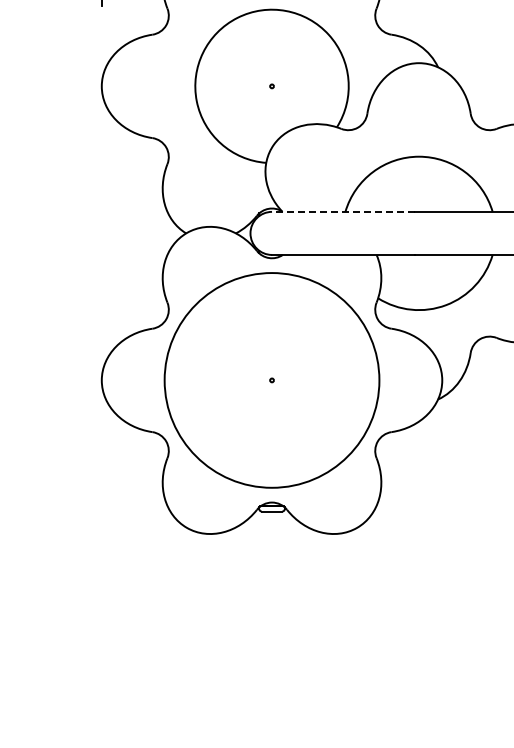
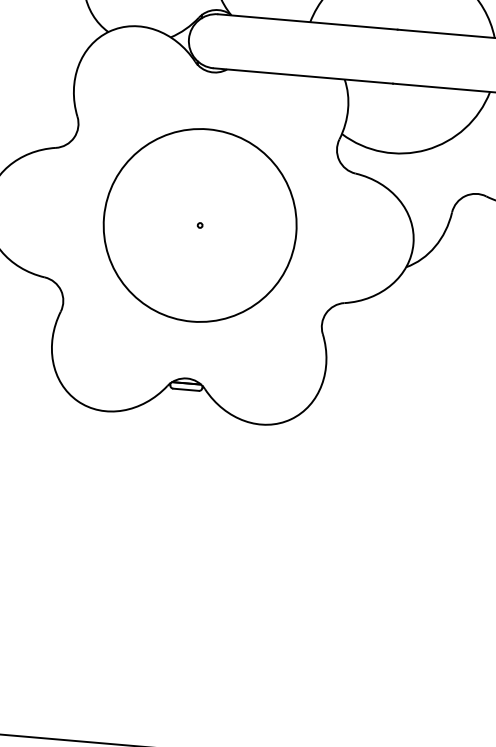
line: (343, 211) -> (307, 21), dashed -> solid
circle: (271, 380) -> (199, 225), size x0.71

